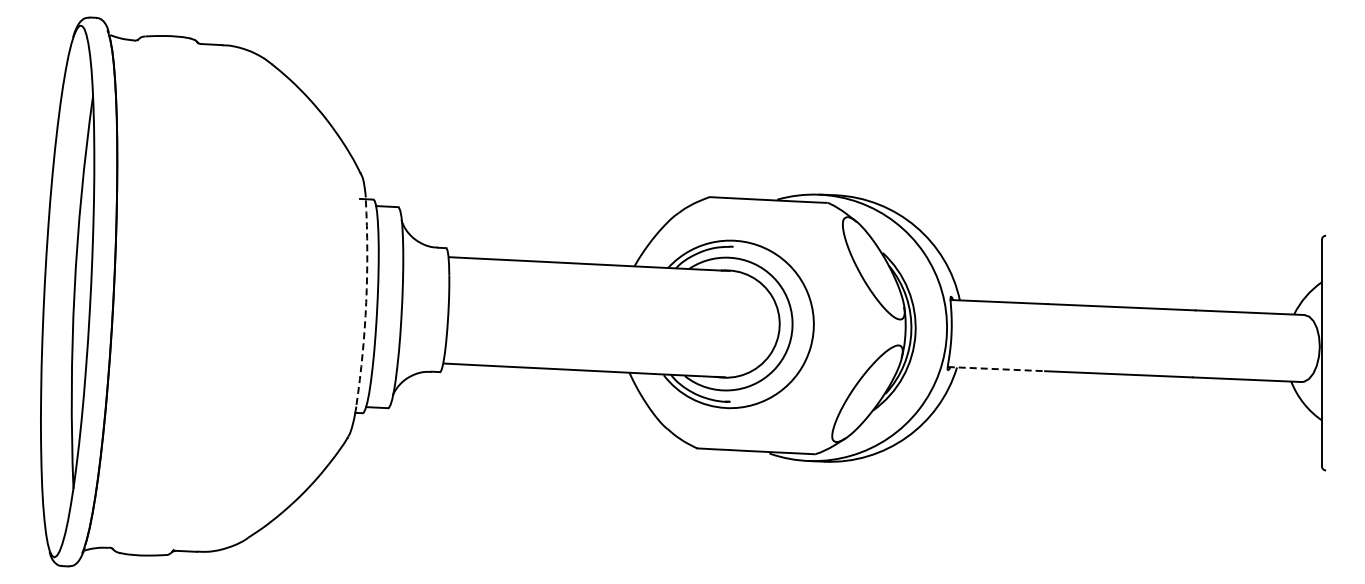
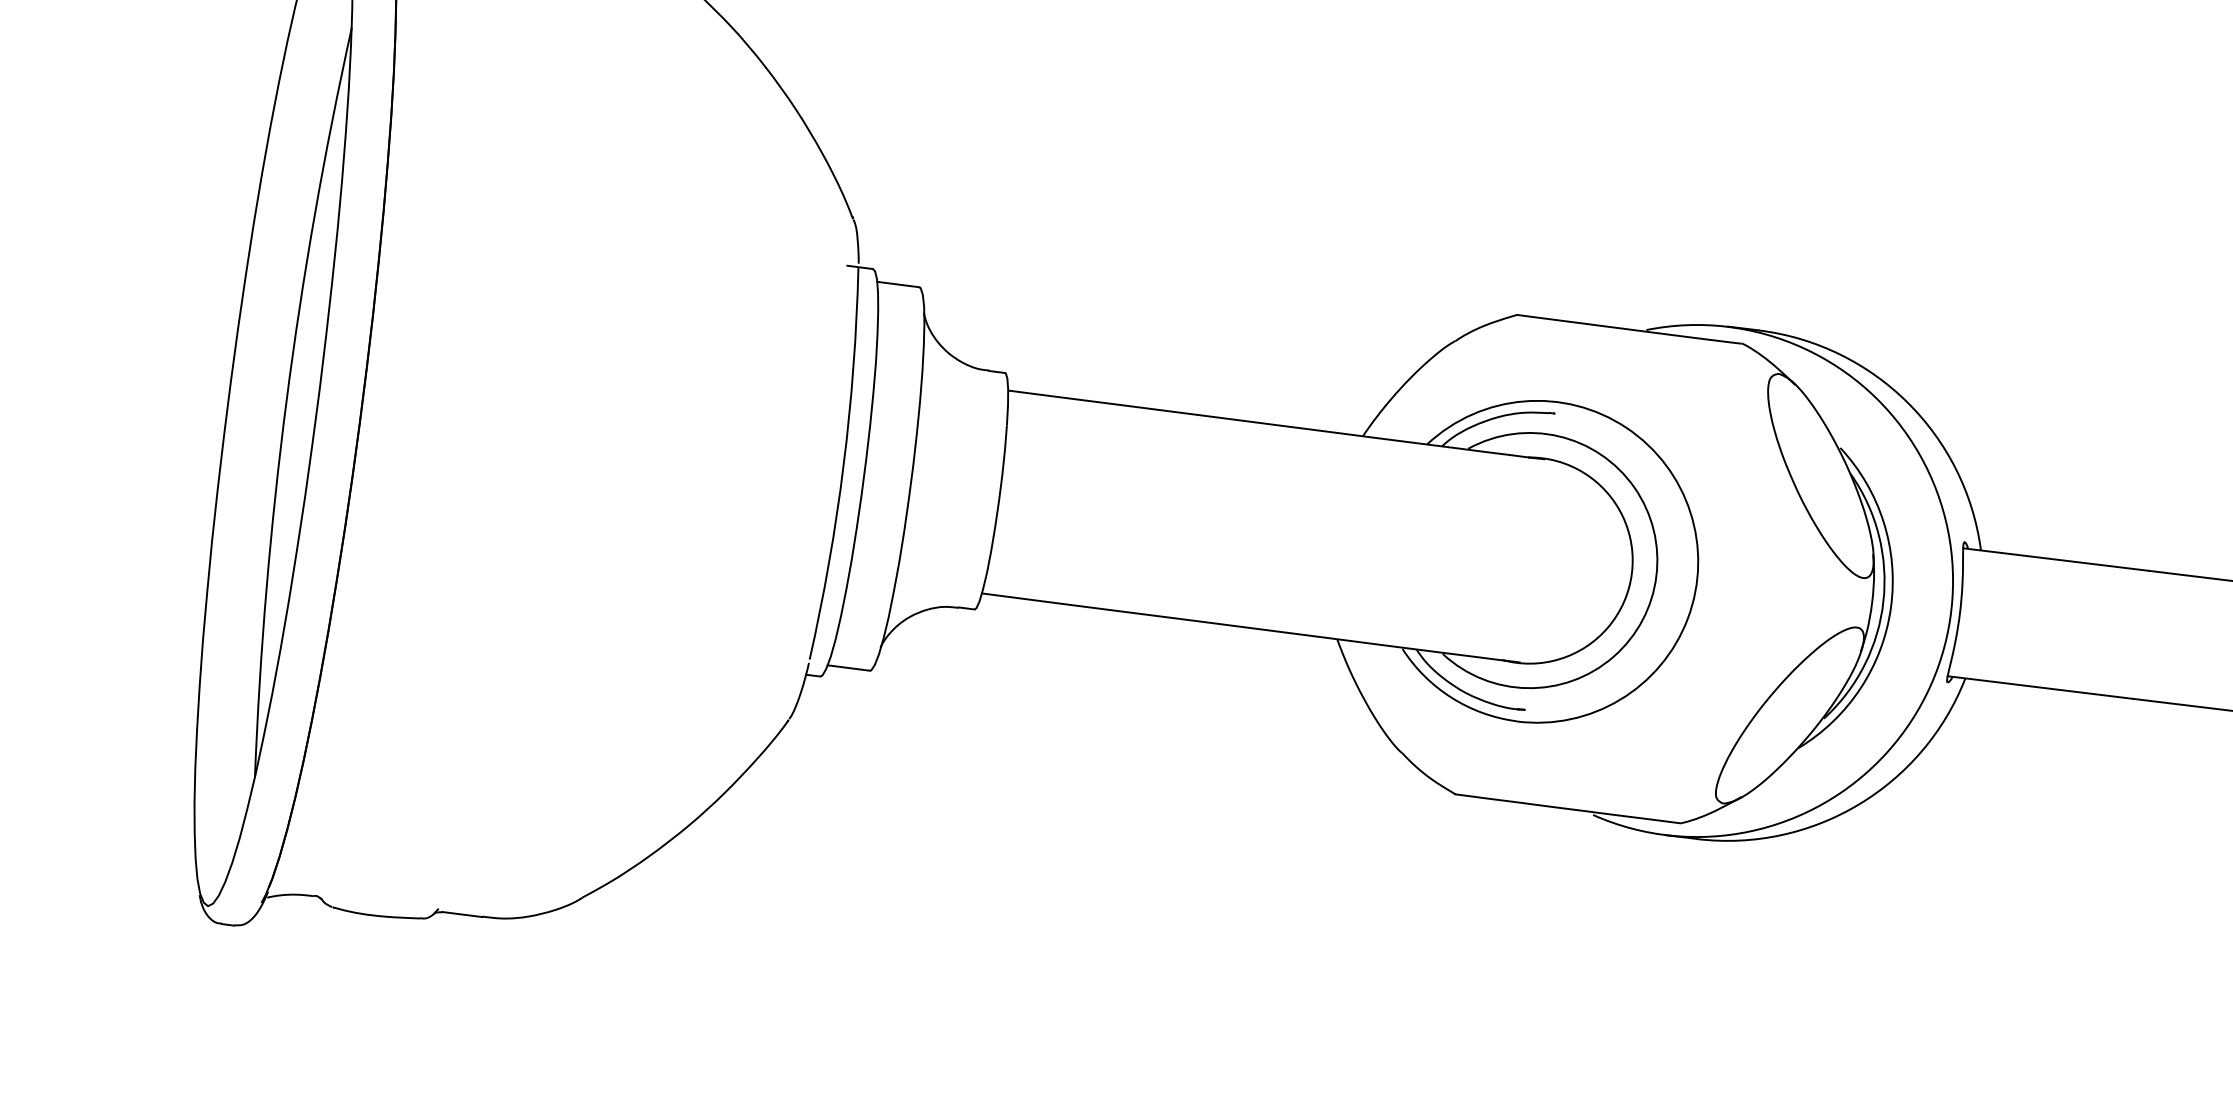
arc: (366, 302) -> (844, 465), dashed -> solid
line: (996, 369) -> (2040, 688), dashed -> solid

